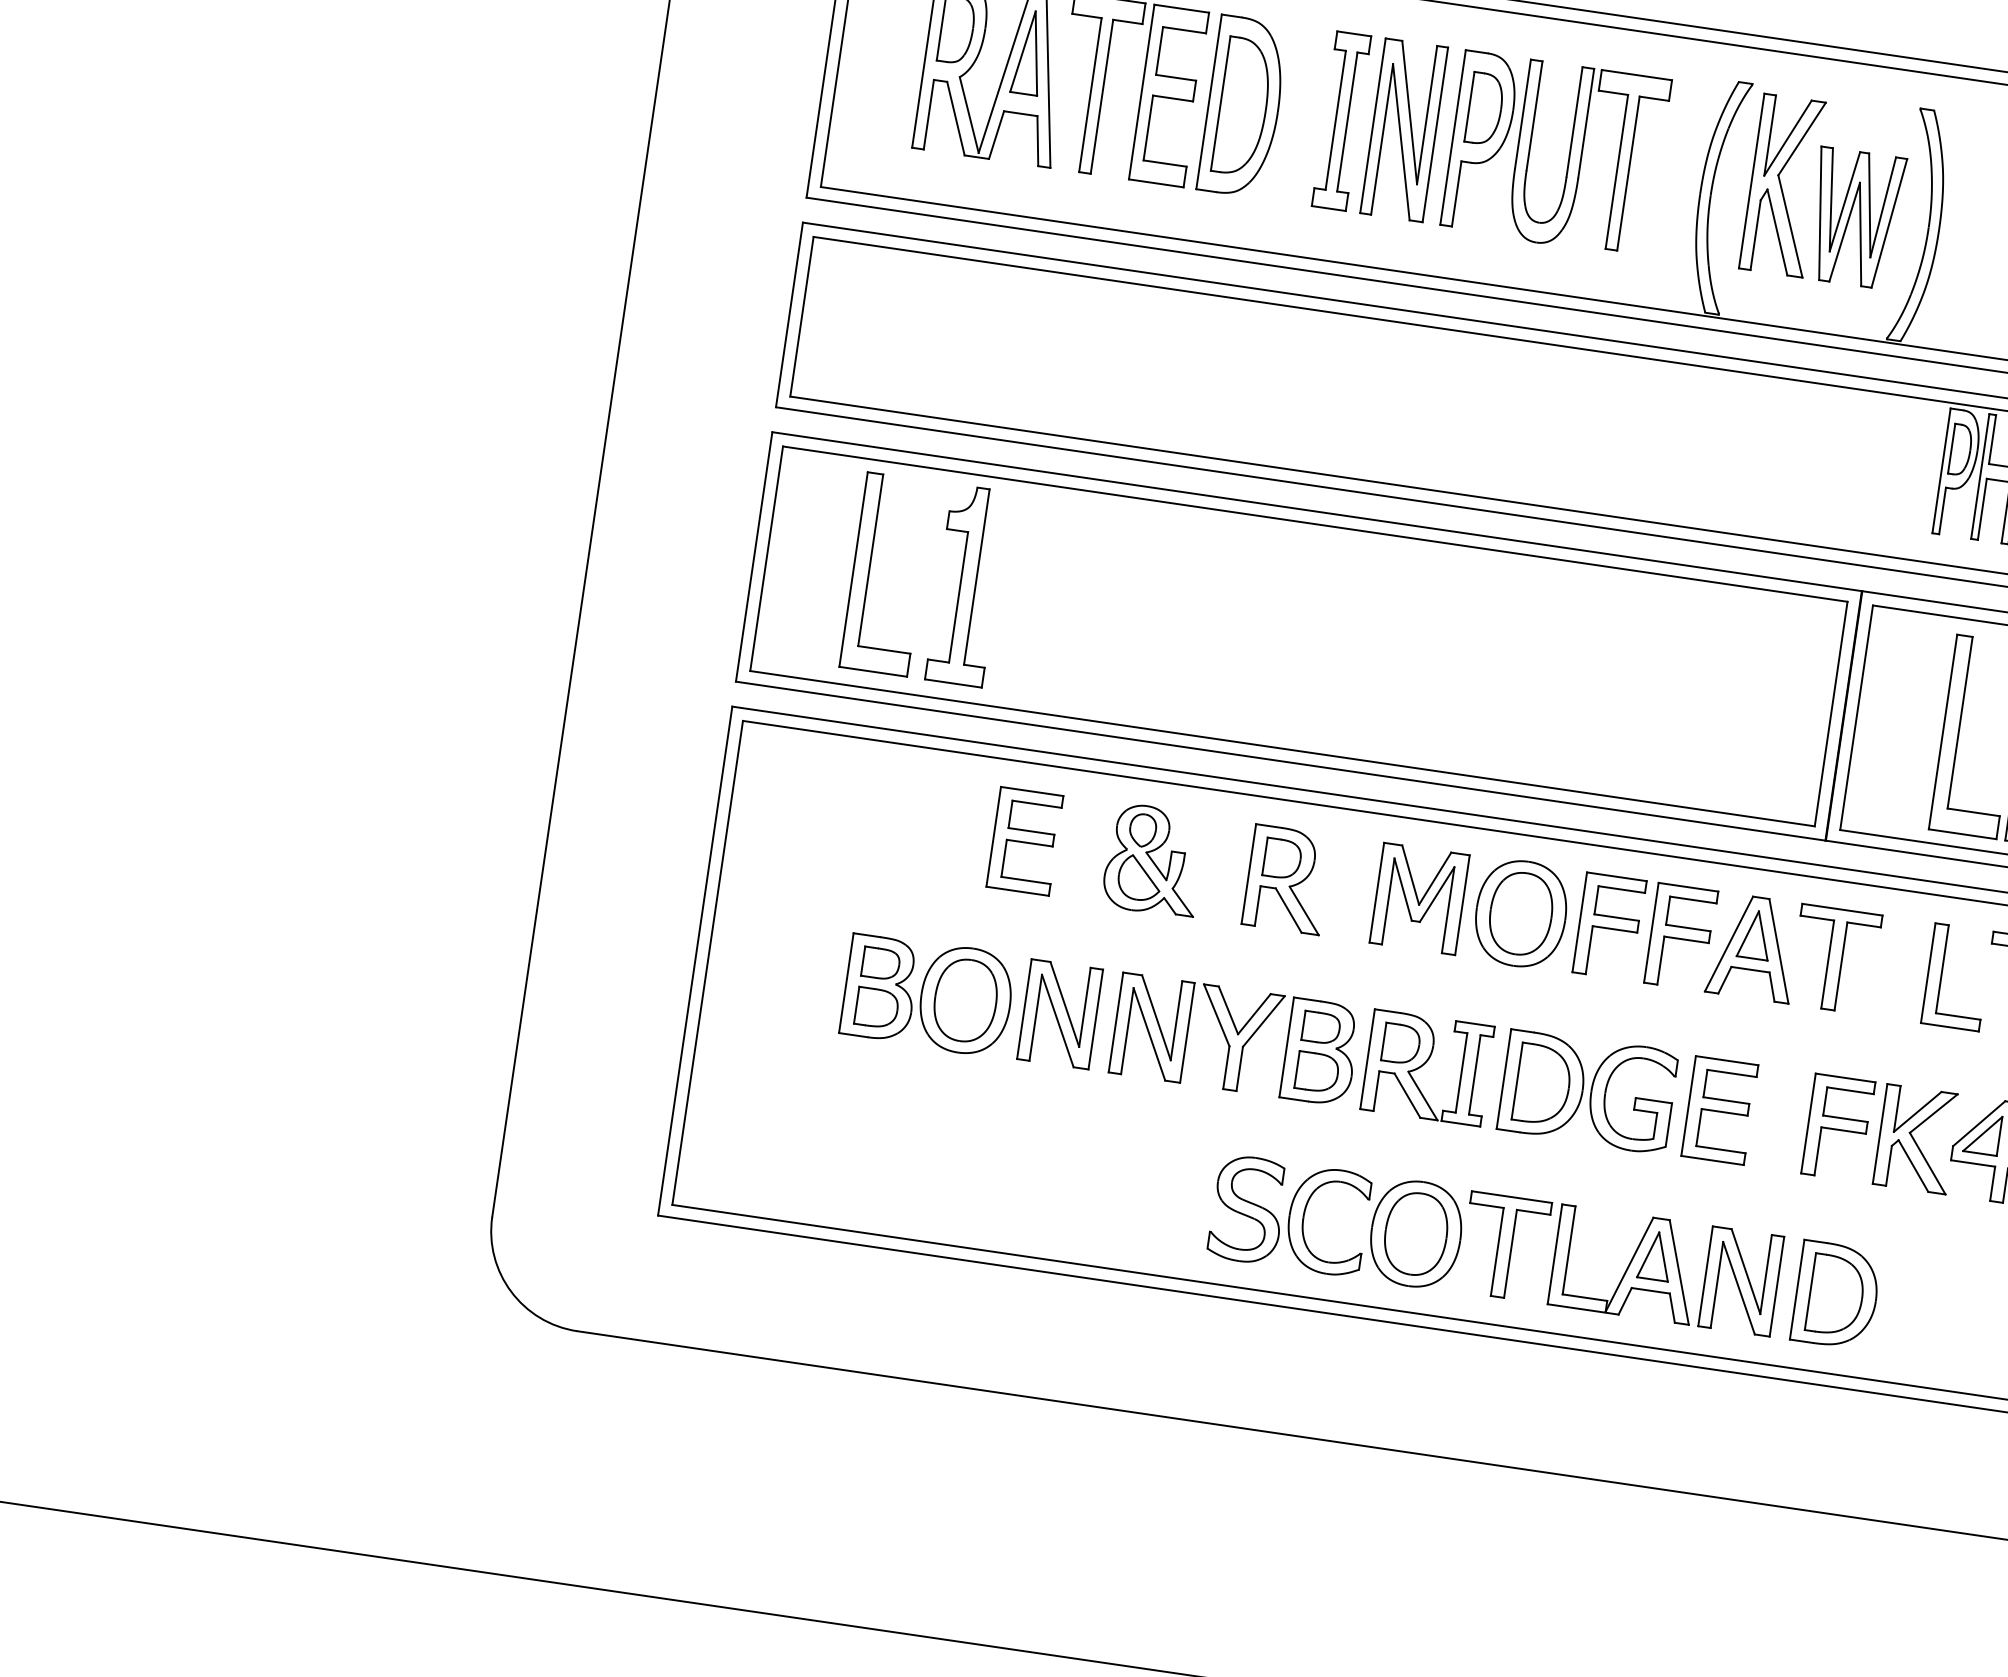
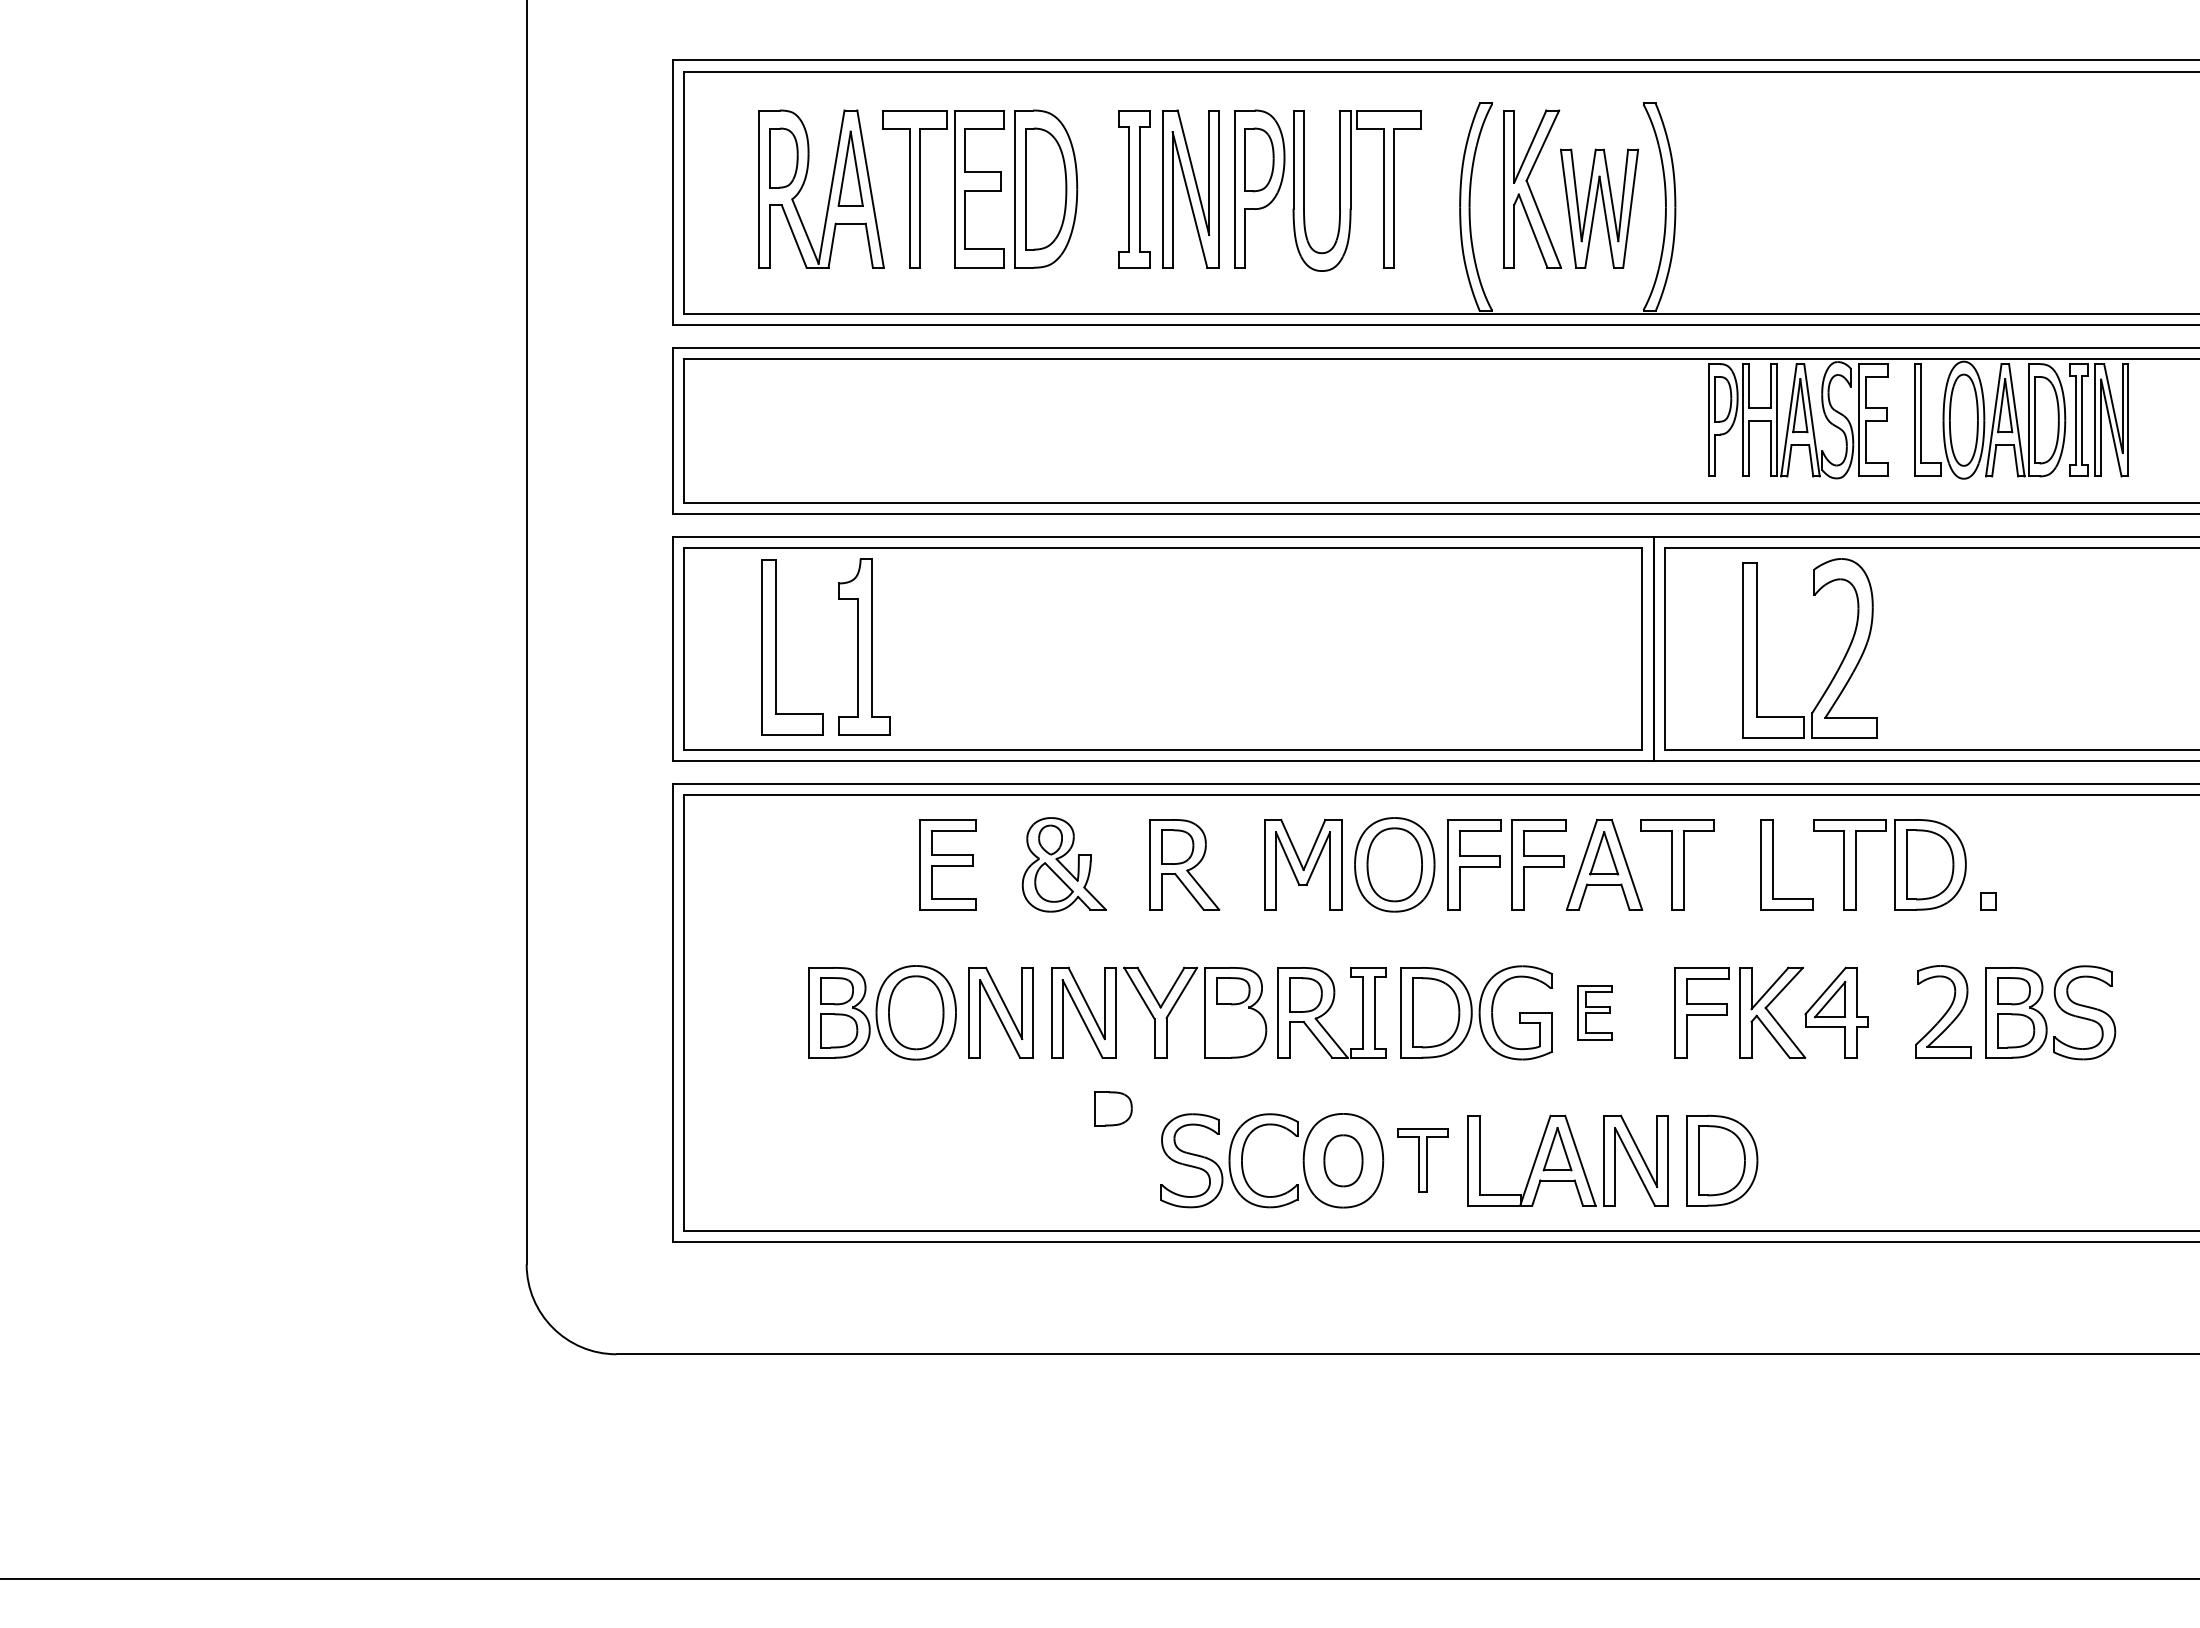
part: (1317, 1071) -> (1113, 1108), moved
part: (1718, 1110) -> (1594, 1012), size x0.6
part: (1416, 1233) -> (1343, 1160), size x0.7
part: (1503, 1246) -> (1422, 1160), size x0.7

